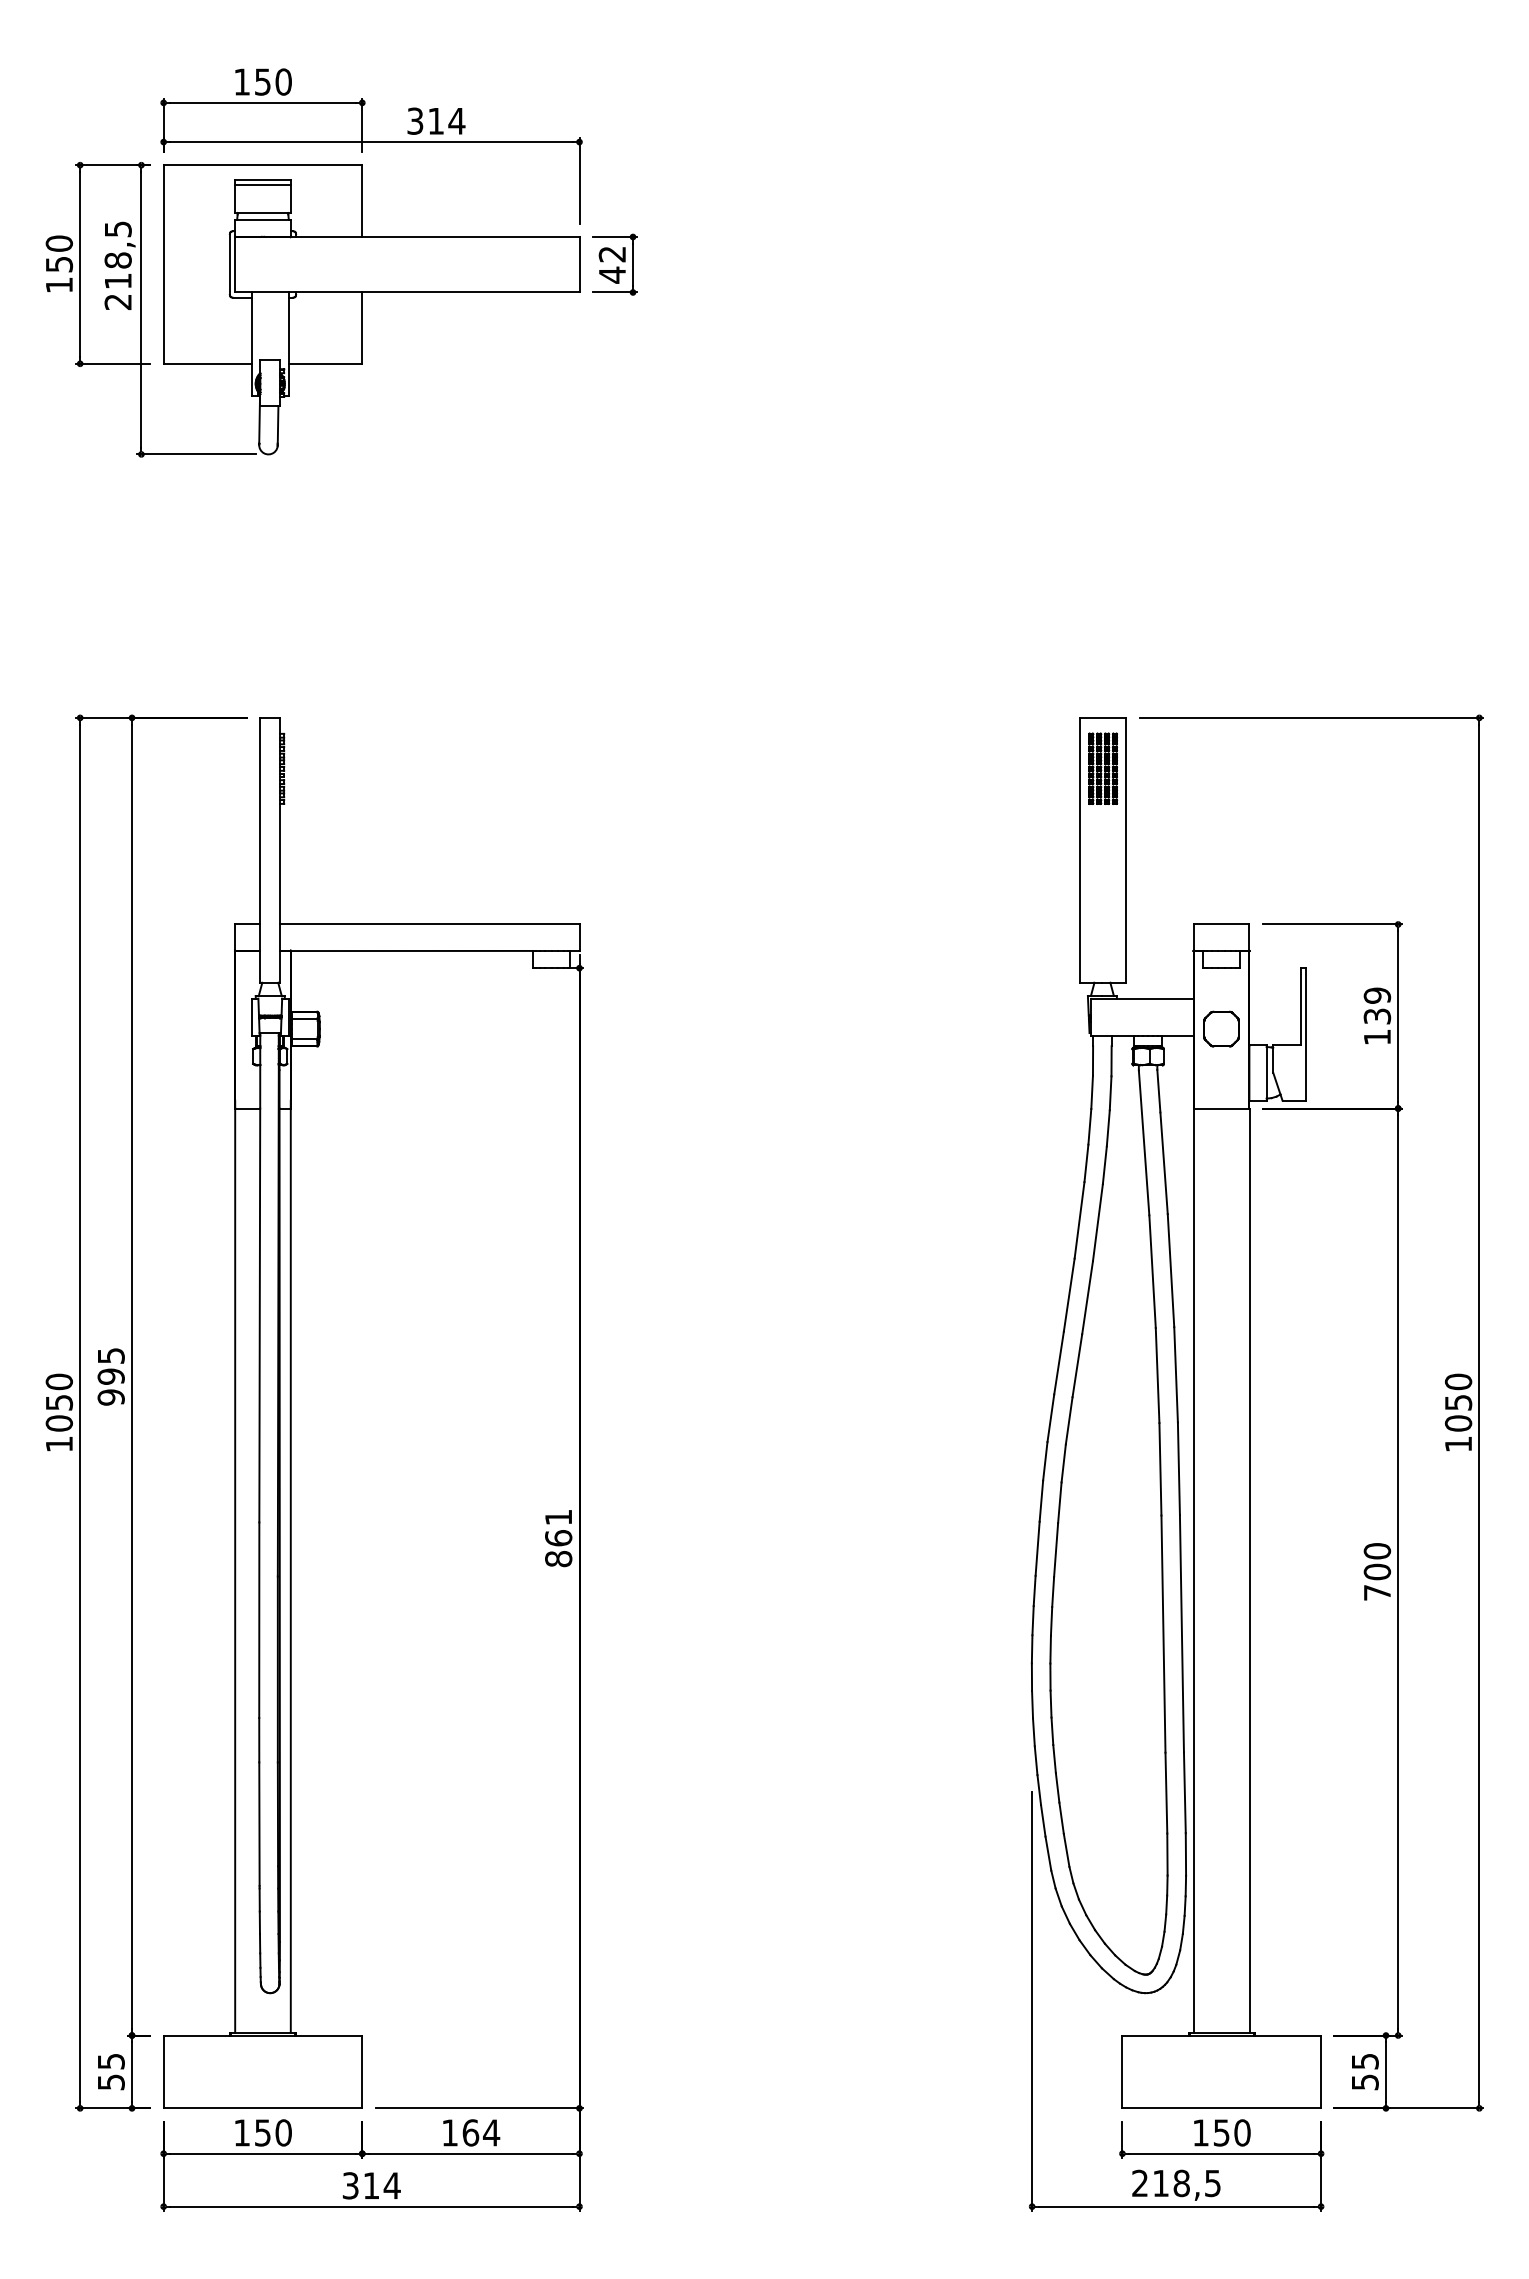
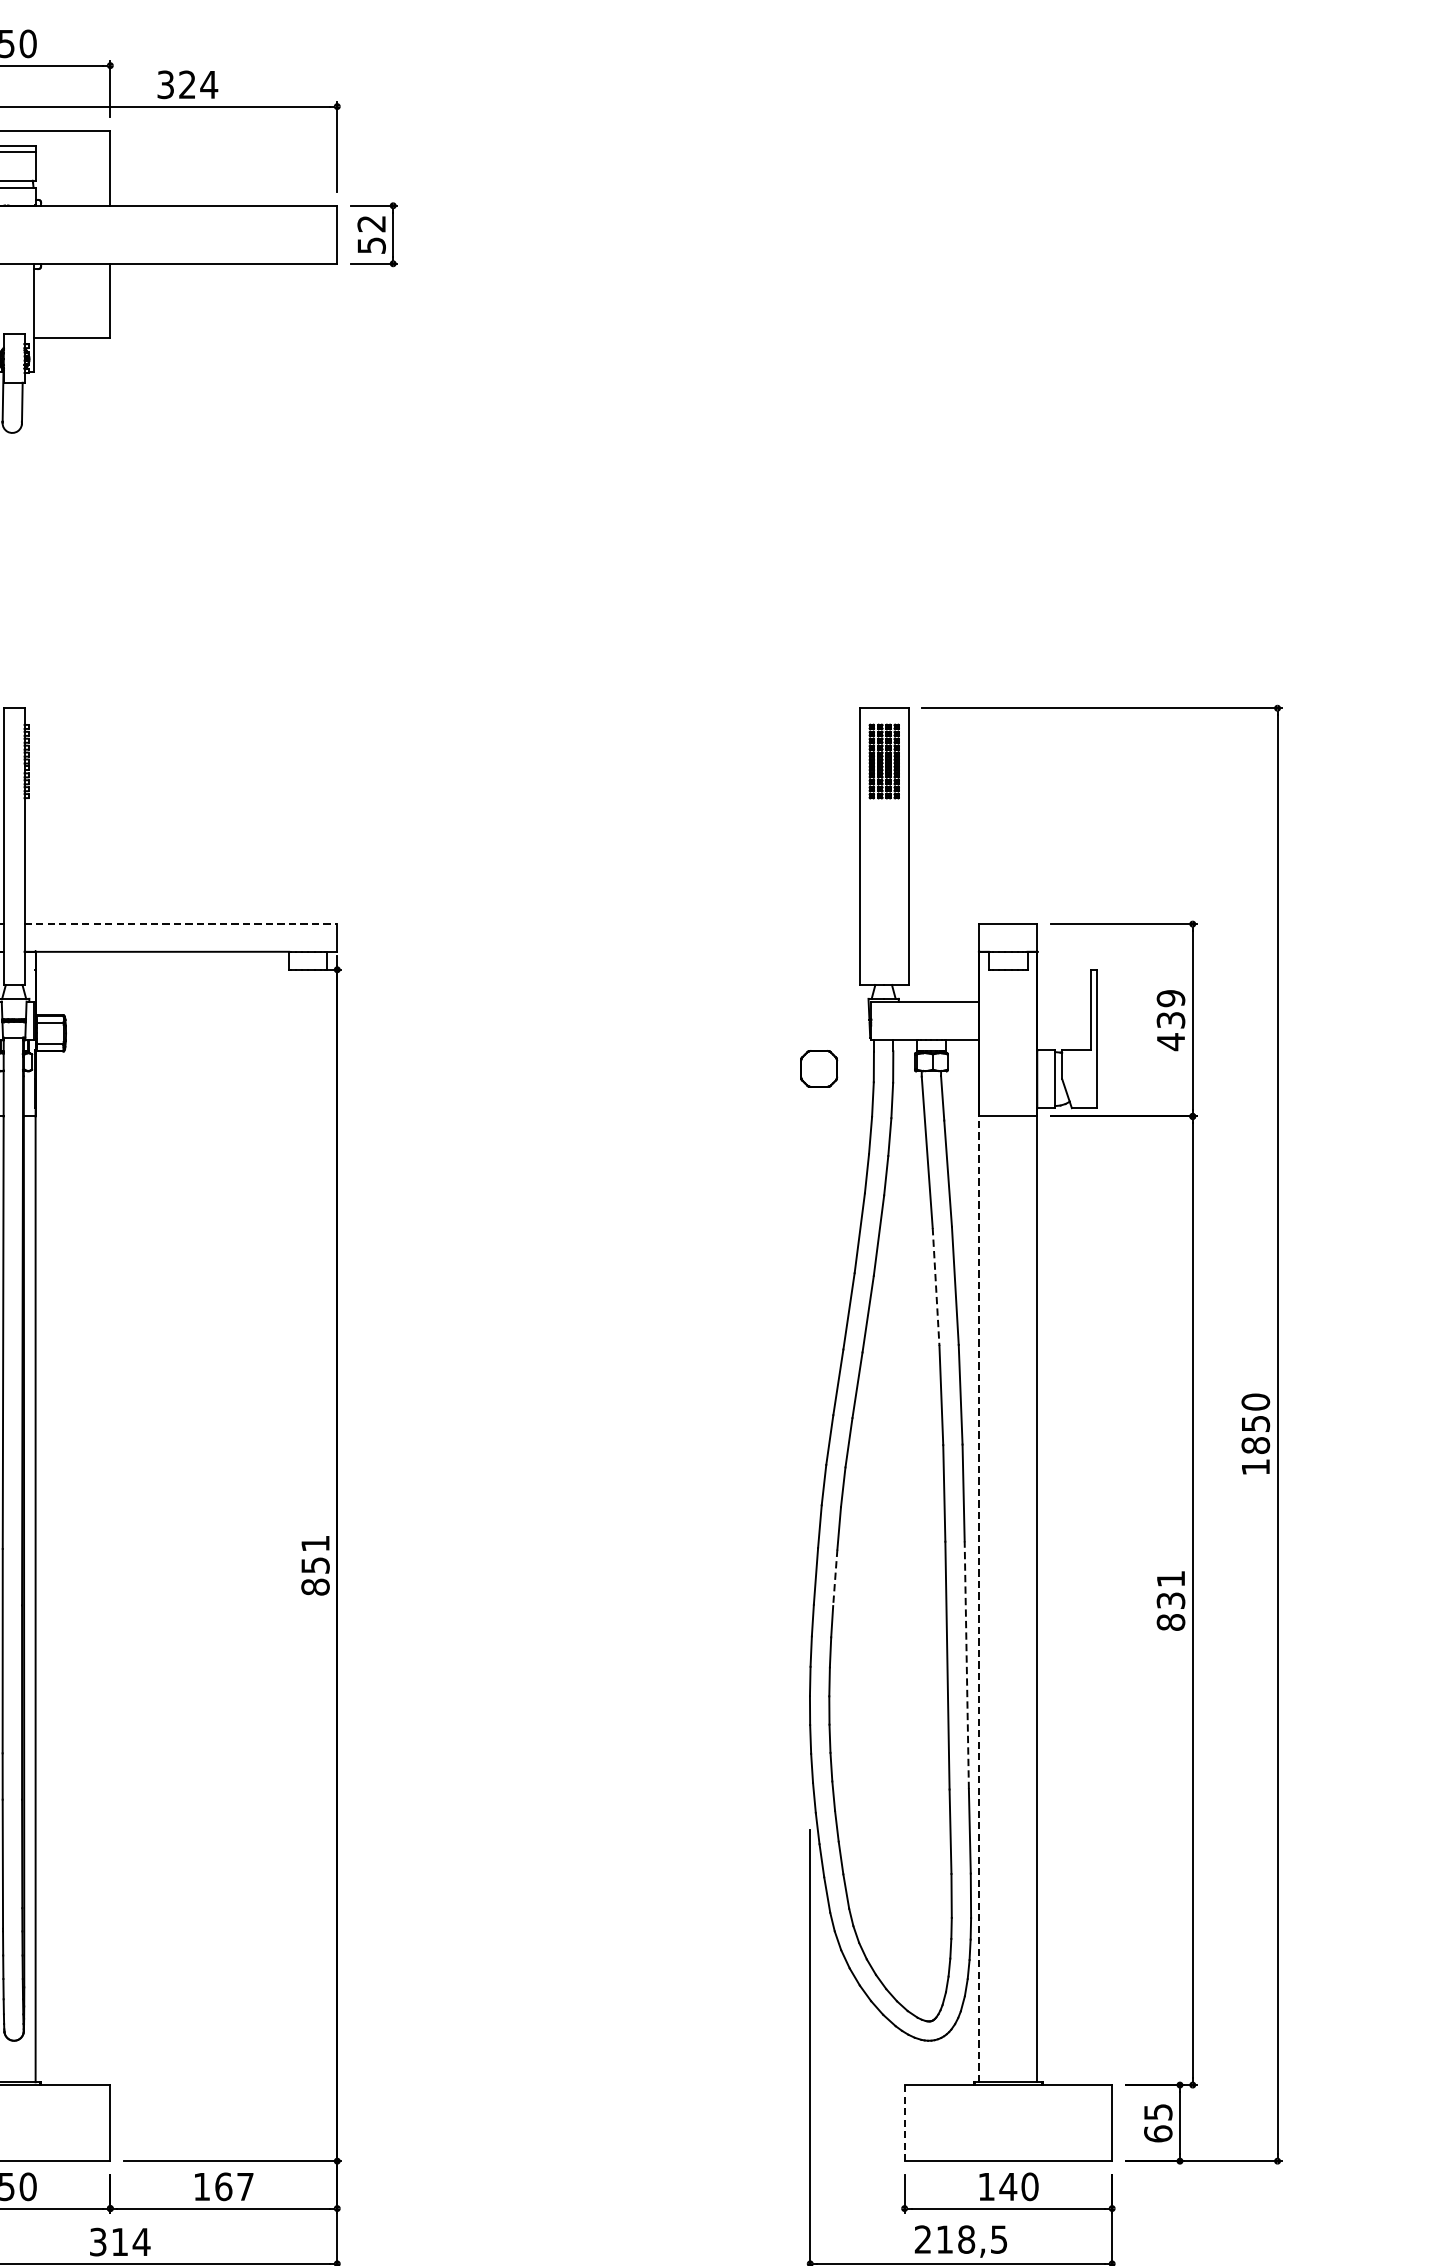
text: (435, 120) -> (186, 84), 314 -> 324
text: (612, 274) -> (371, 244), 42 -> 52
line: (429, 924) -> (180, 924), solid -> dashed
part: (1221, 1028) -> (818, 1068), moved
text: (1377, 1037) -> (1171, 1042), 139 -> 439
line: (1152, 1272) -> (936, 1287), solid -> dashed
text: (1458, 1423) -> (1255, 1445), 1050 -> 1850
text: (558, 1538) -> (315, 1565), 861 -> 851
line: (1056, 1550) -> (835, 1578), solid -> dashed
line: (1193, 1570) -> (978, 1599), solid -> dashed
text: (1377, 1571) -> (1171, 1600), 700 -> 831
line: (1181, 1633) -> (966, 1664), solid -> dashed
line: (1122, 2072) -> (904, 2123), solid -> dashed
text: (1364, 2082) -> (1157, 2134), 55 -> 65
text: (491, 2132) -> (245, 2186), 164 -> 167
text: (1221, 2132) -> (1008, 2186), 150 -> 140

